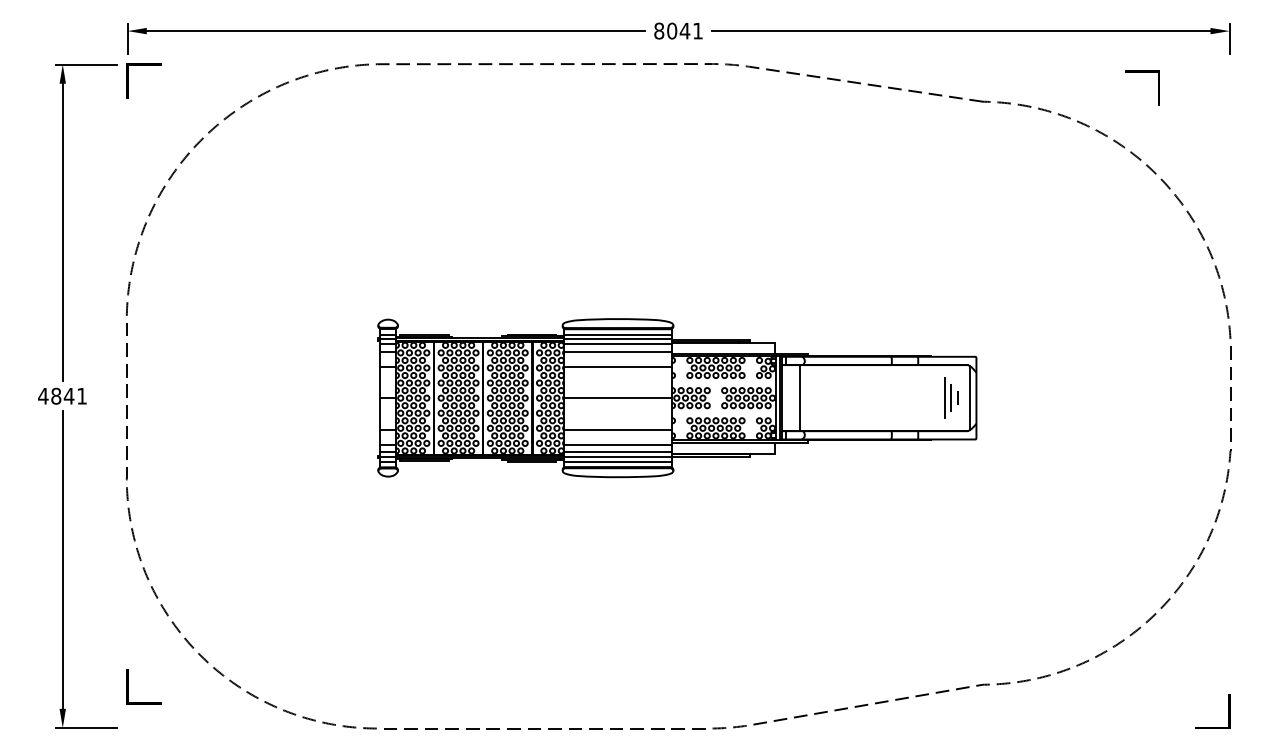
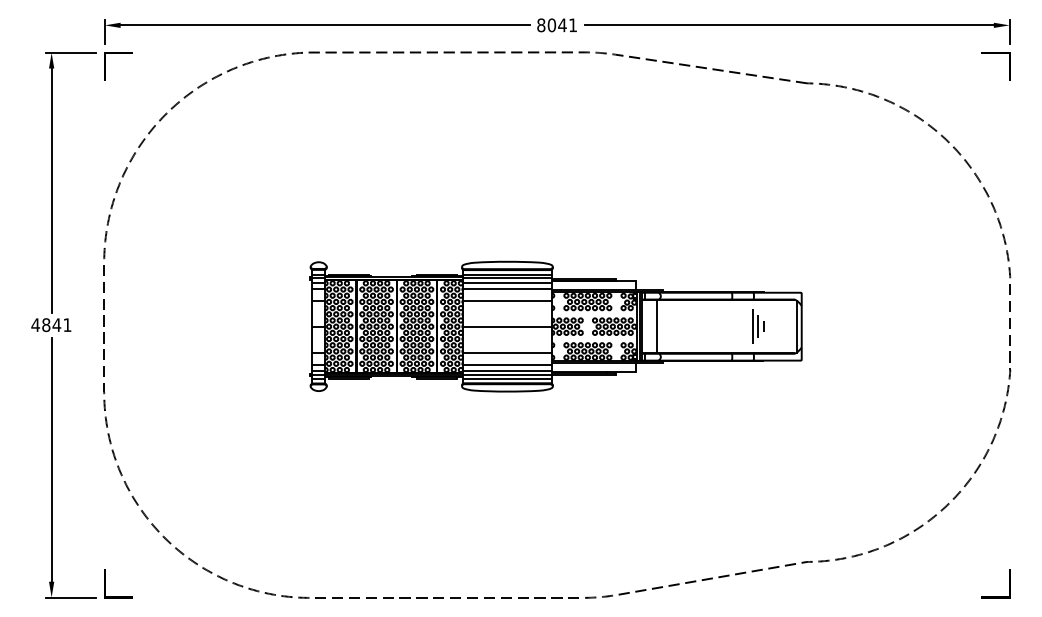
part: (1141, 72) -> (995, 53), moved
part: (951, 397) -> (758, 326), moved
part: (128, 686) -> (105, 583), moved

